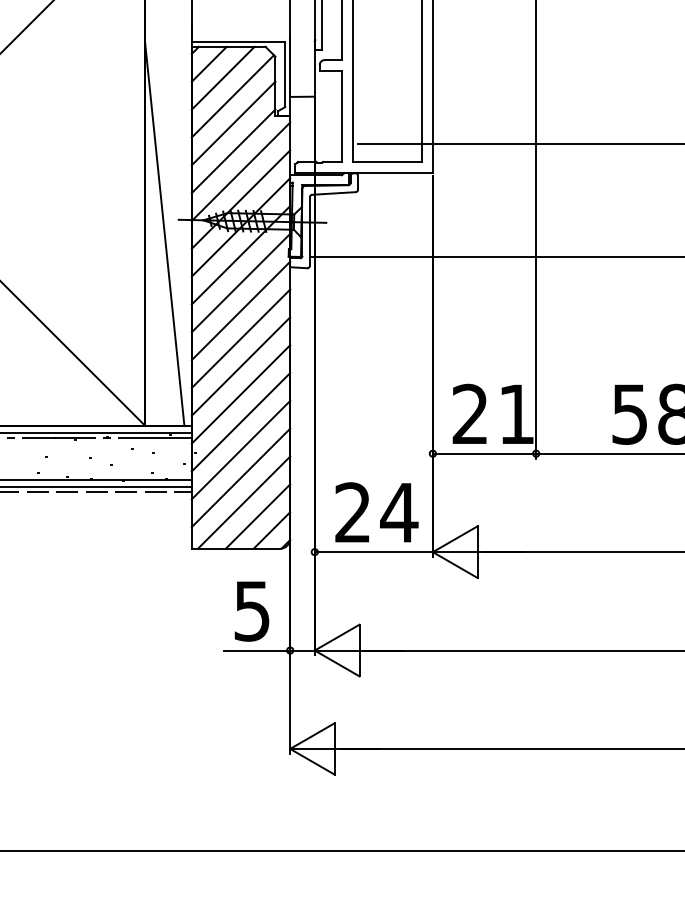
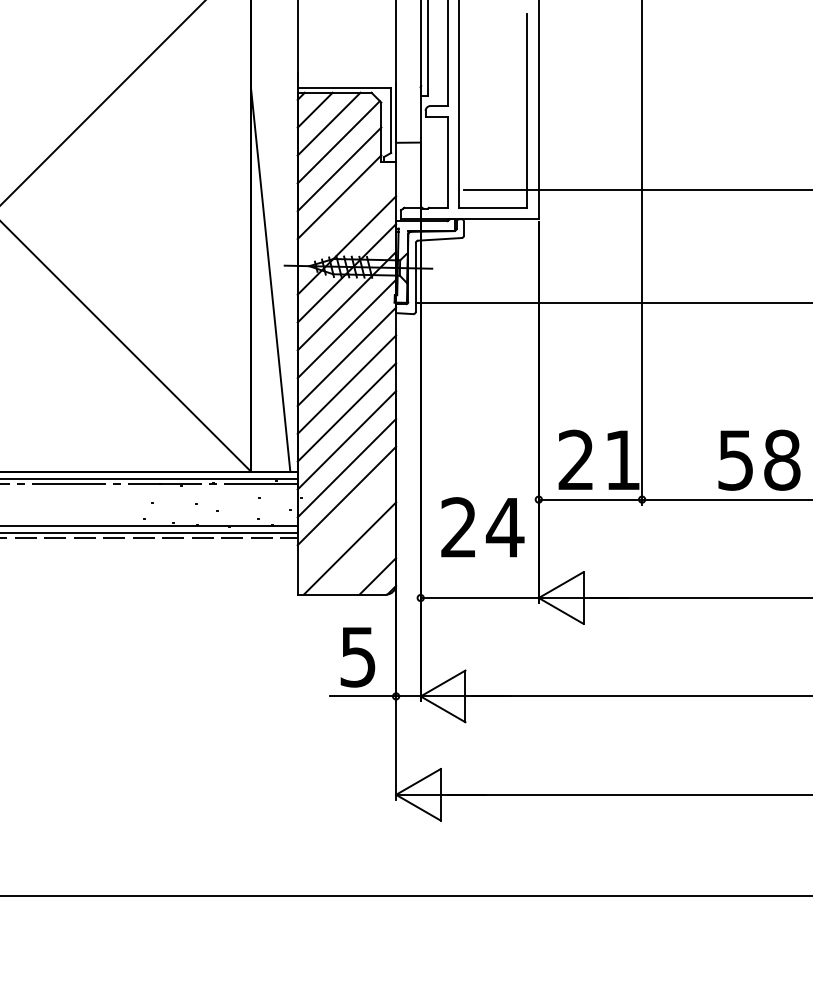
line: (240, 171) -> (346, 217), removed
line: (240, 477) -> (346, 523), removed
text: (376, 512) -> (482, 527), moved
line: (257, 516) -> (363, 562), removed

